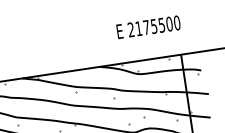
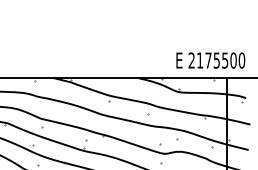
text: (148, 27) -> (210, 60), moved

